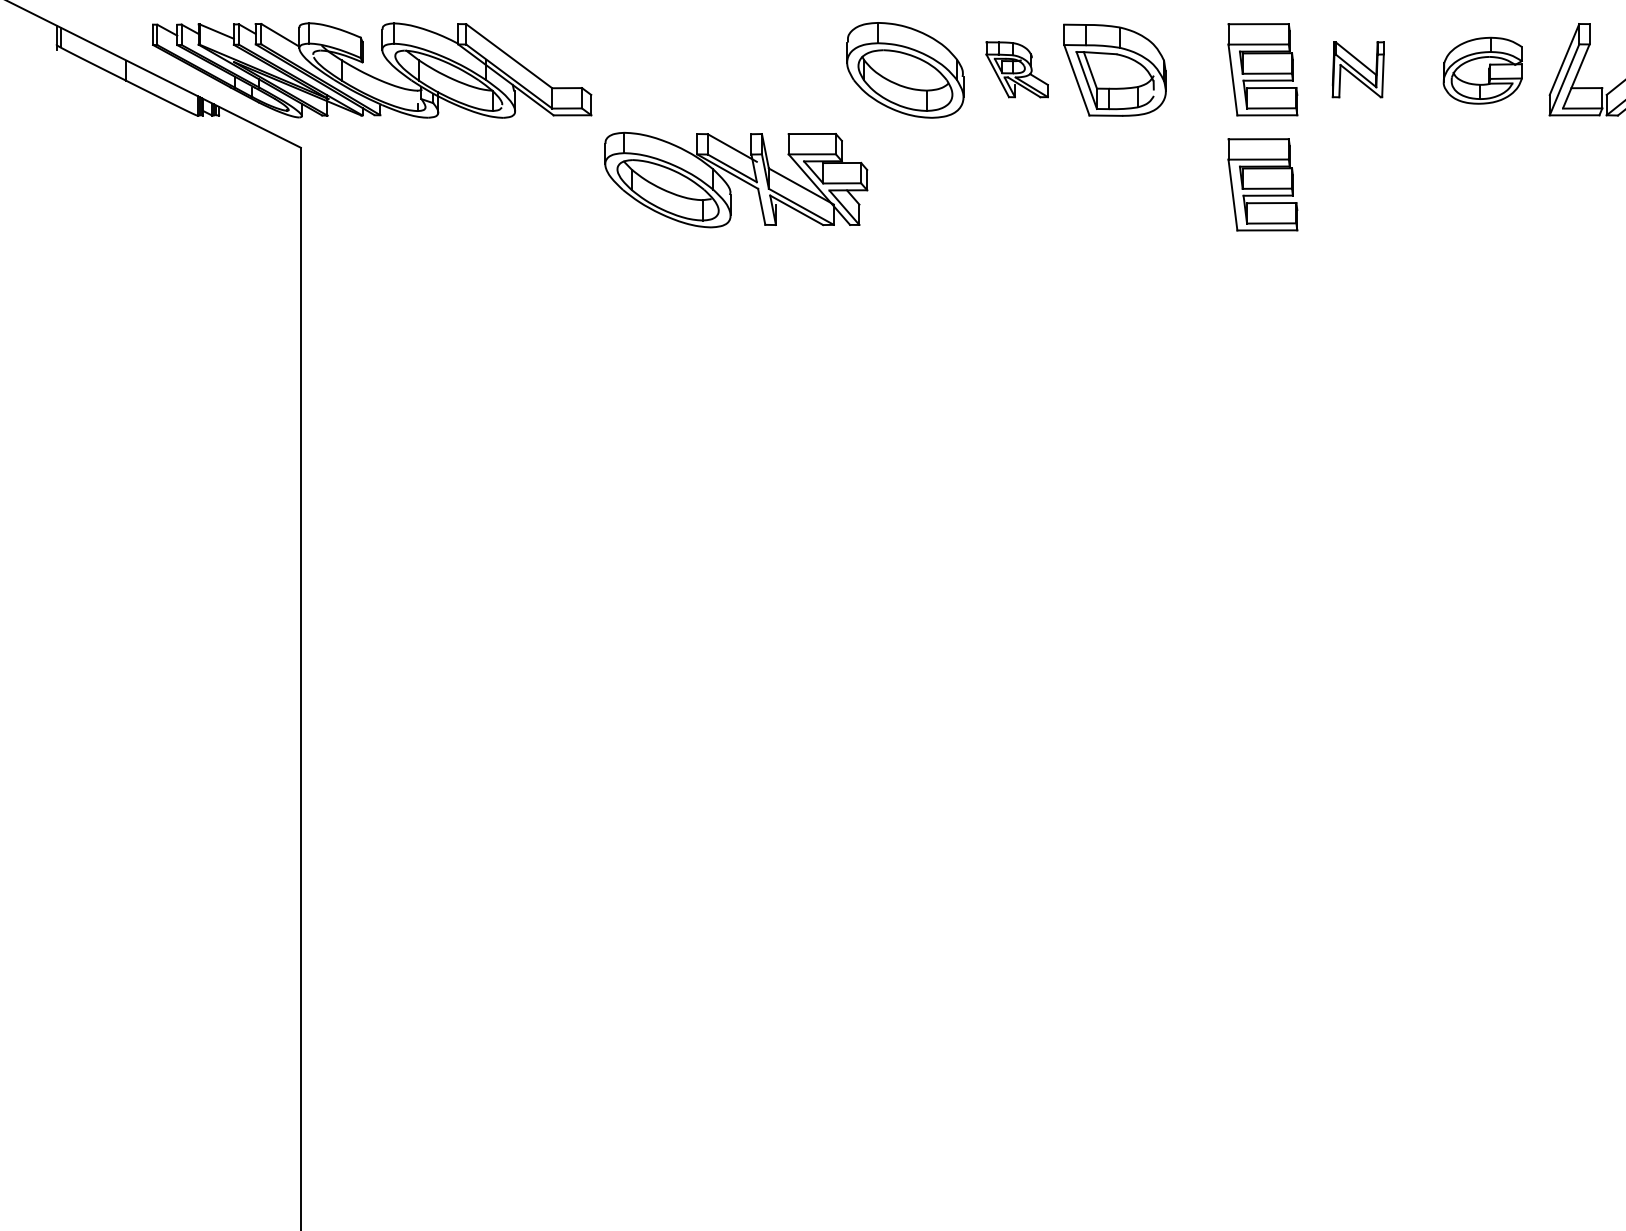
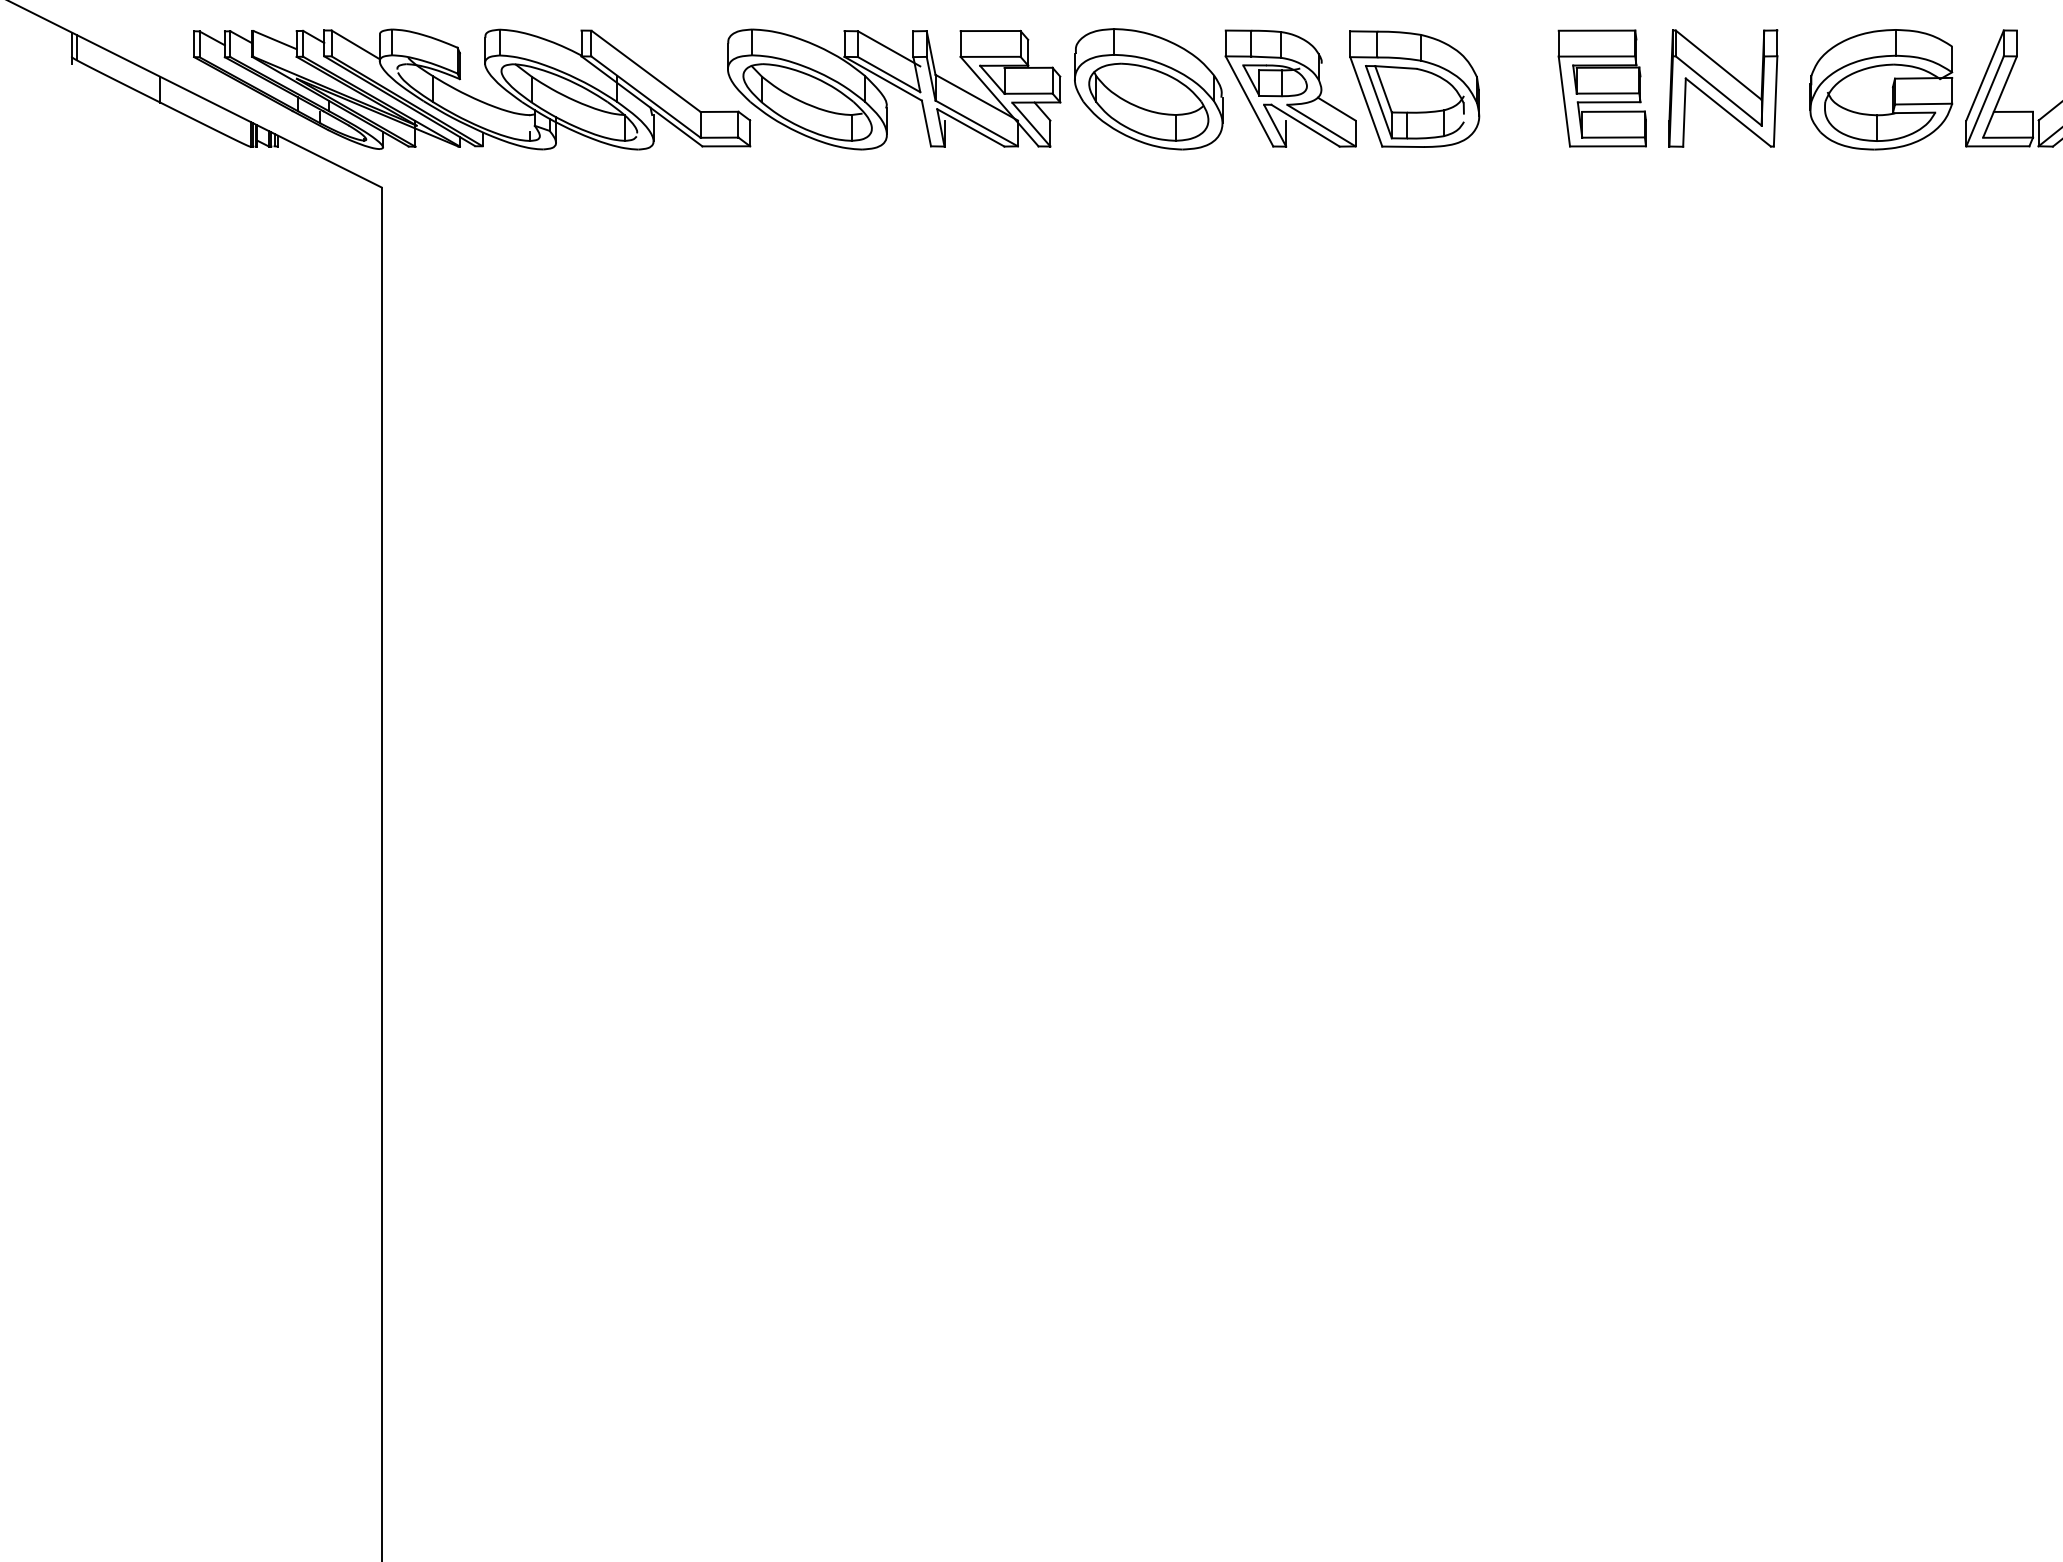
part: (1017, 69) -> (1290, 88), size x1.67
part: (1358, 69) -> (1723, 88), size x1.67
part: (1482, 70) -> (1881, 89), size x1.43
part: (736, 180) -> (894, 89), moved
part: (1262, 184) -> (1601, 234), removed

